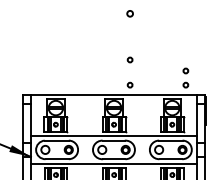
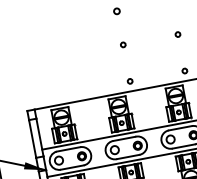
circle: (129, 59) -> (122, 44), moved
circle: (185, 70) -> (177, 34), moved

